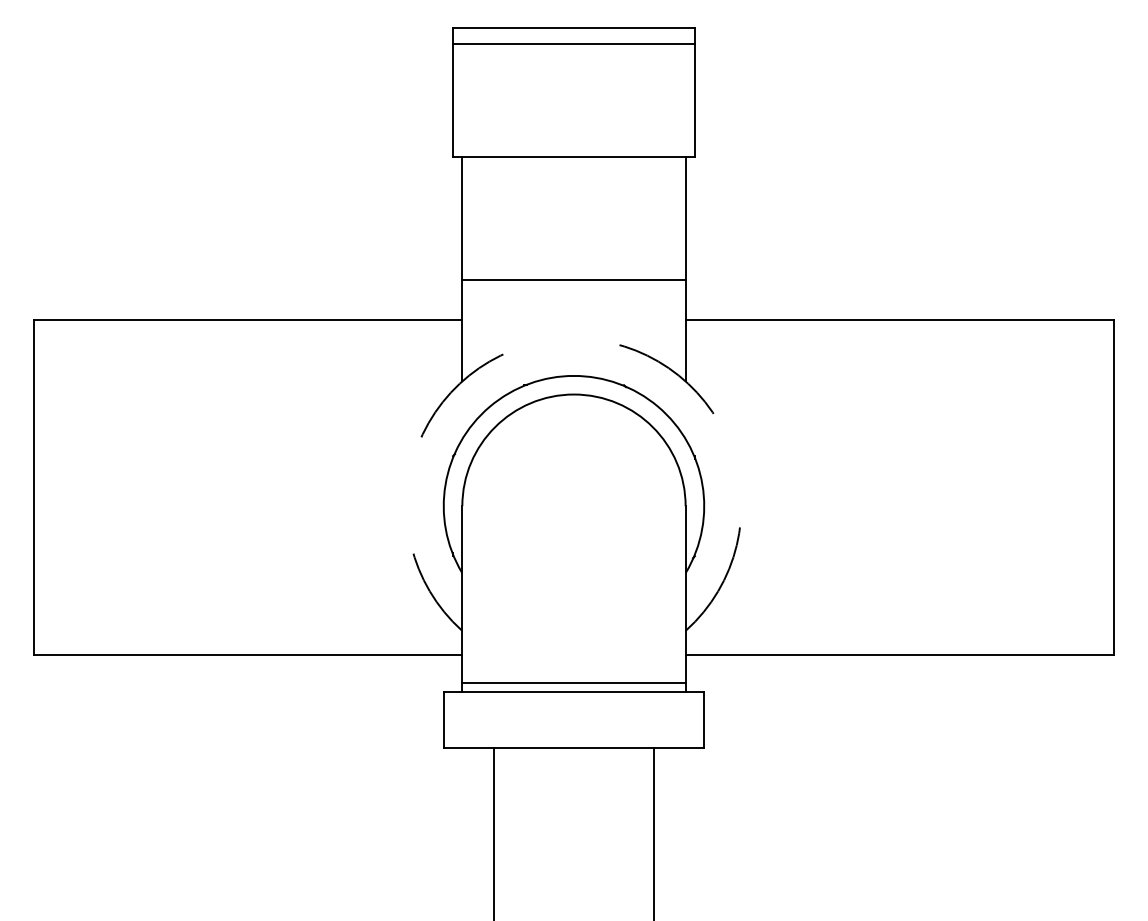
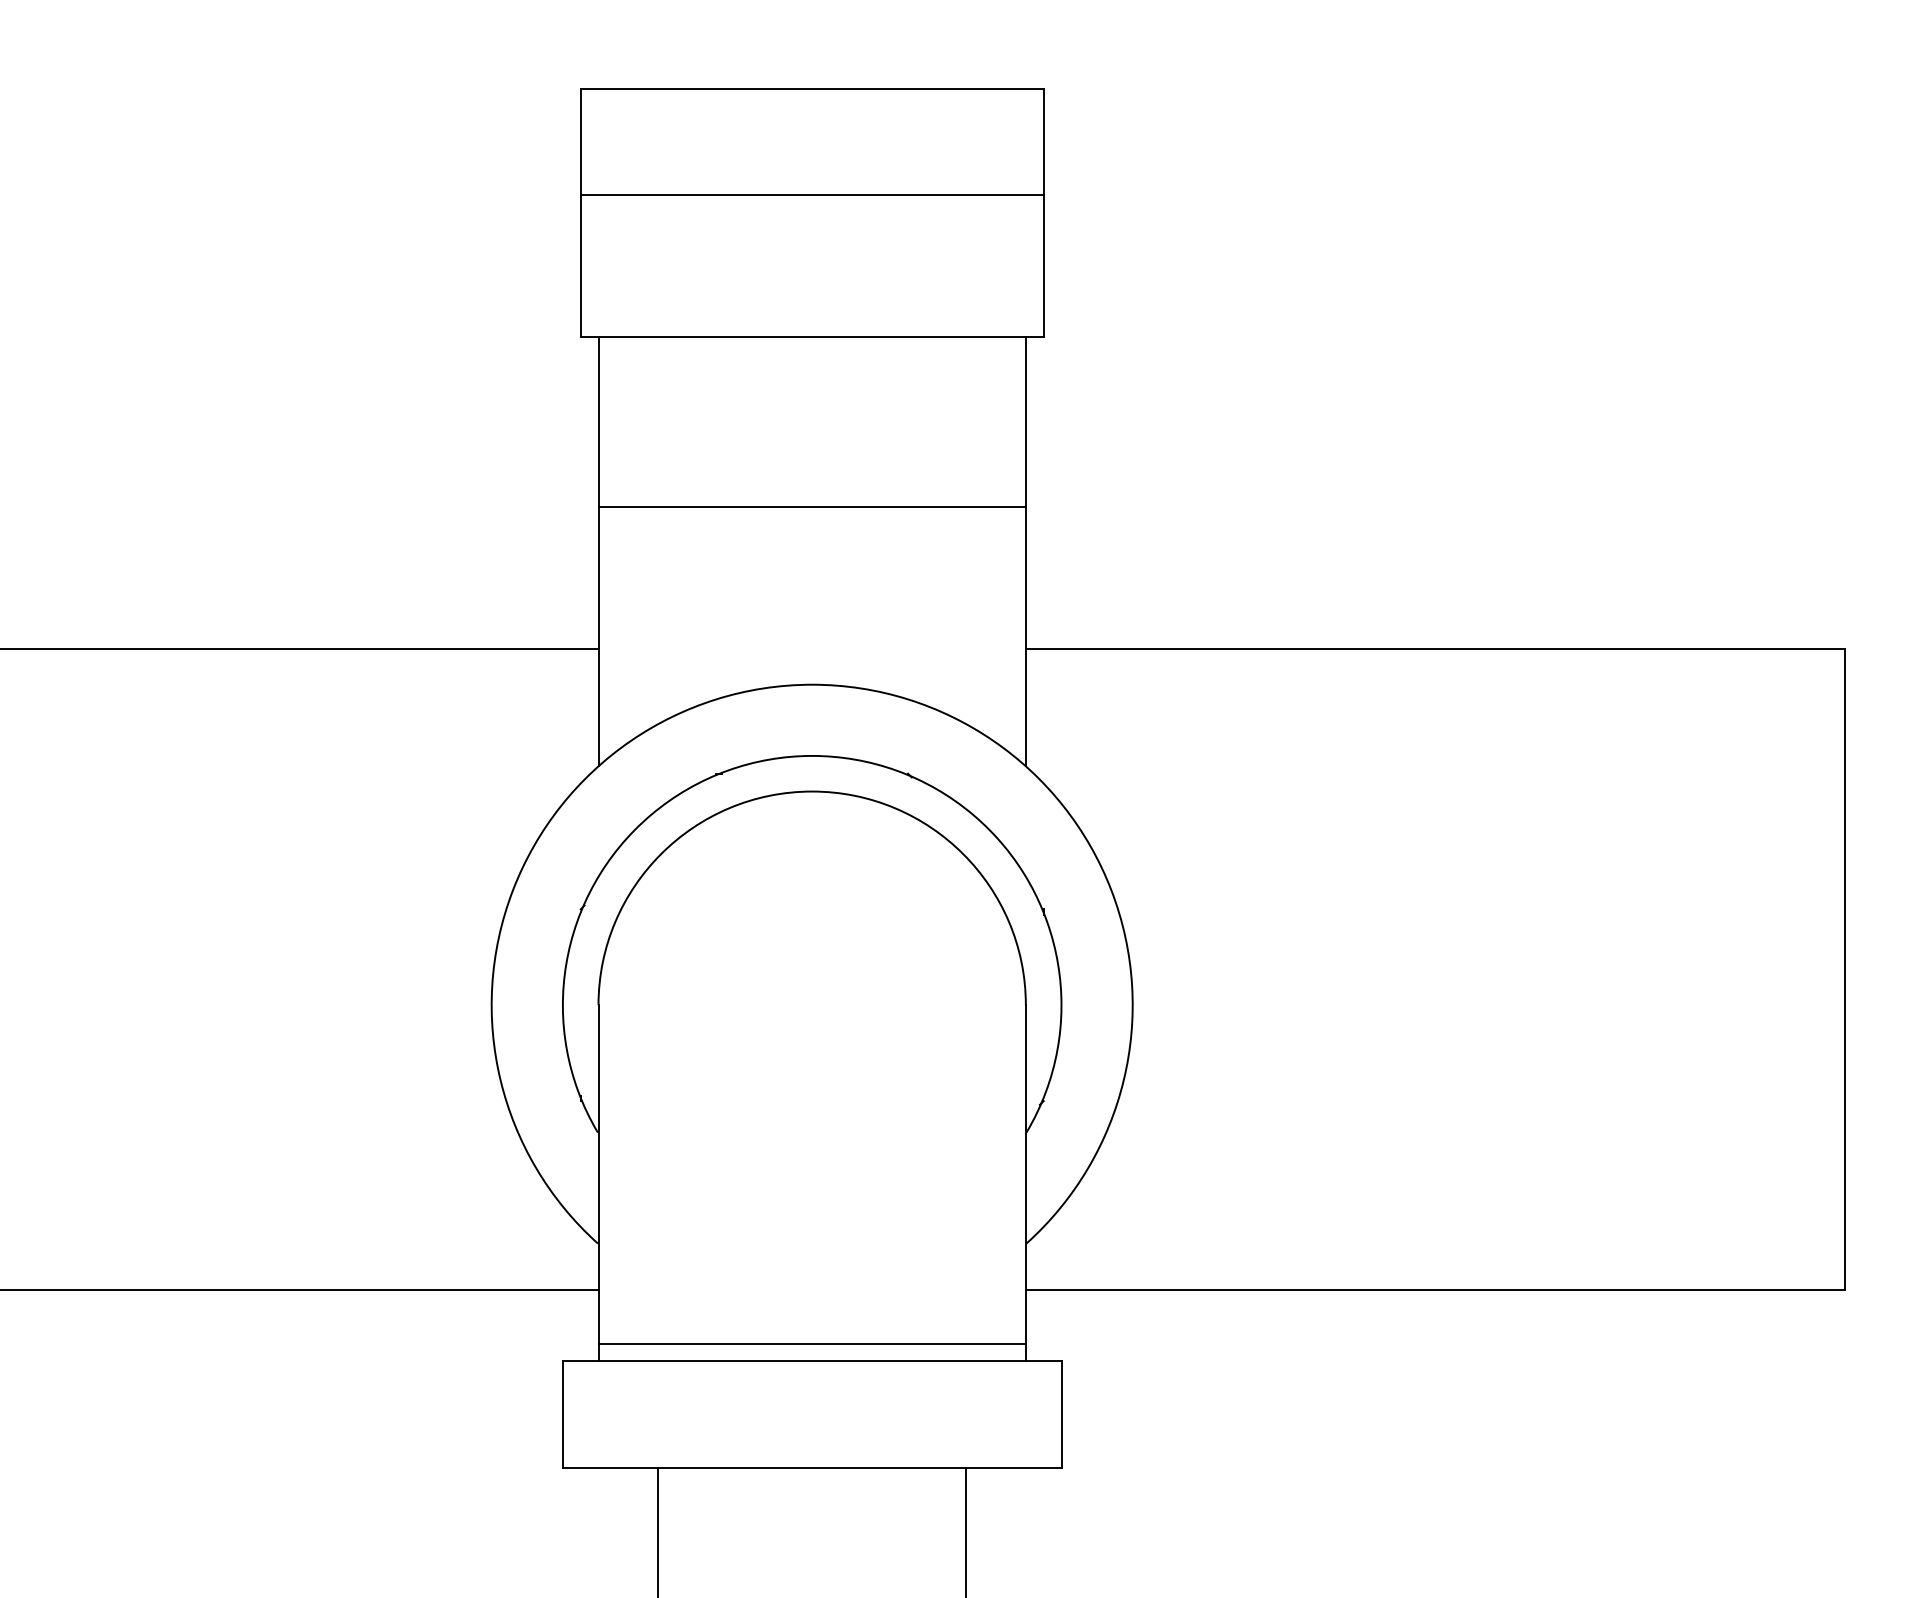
line: (573, 43) -> (811, 194), moved
line: (573, 279) -> (811, 506), moved
arc: (573, 338) -> (811, 684), dashed -> solid

